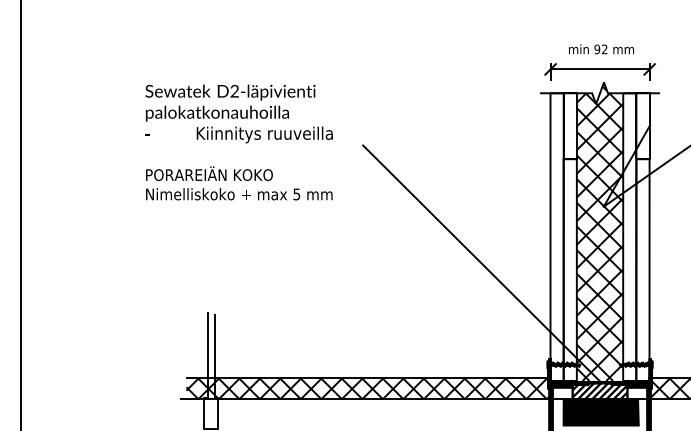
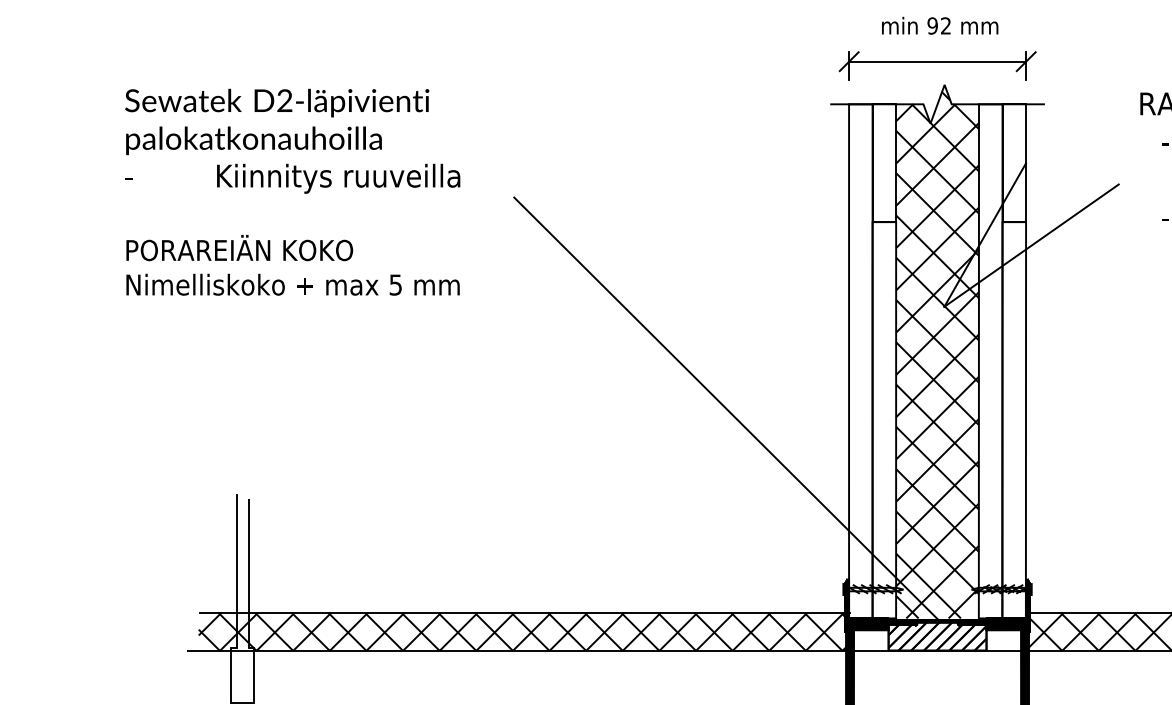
fill: (600, 412) -> (938, 674), removed

